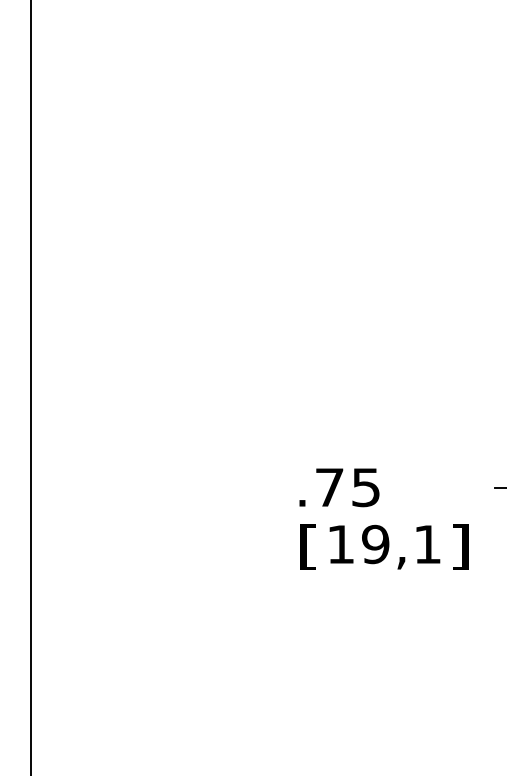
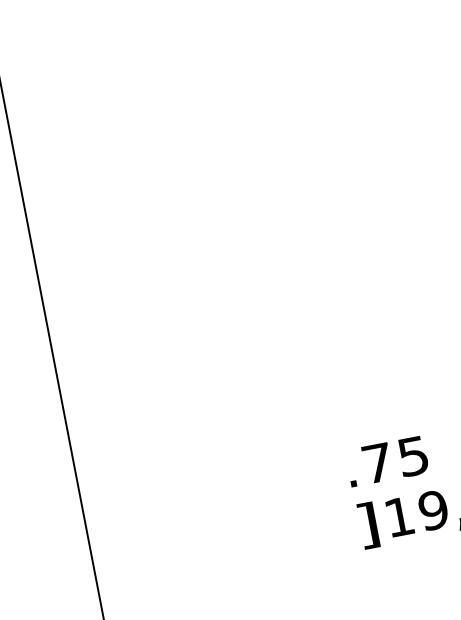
text: (308, 546) -> (367, 525), [ -> ]

